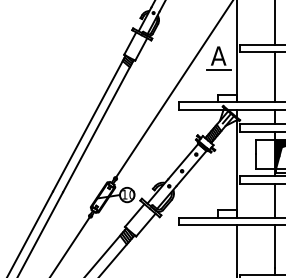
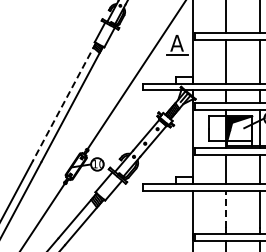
line: (89, 123) -> (64, 102), solid -> dashed
line: (275, 245) -> (226, 208), solid -> dashed

